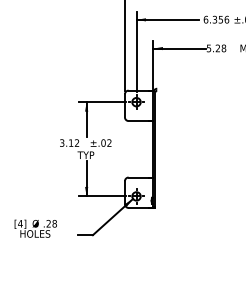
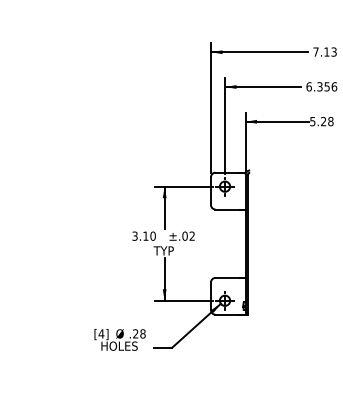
text: (76, 142) -> (152, 235), 3.12 -> 3.10
text: (35, 228) -> (119, 339), moved

